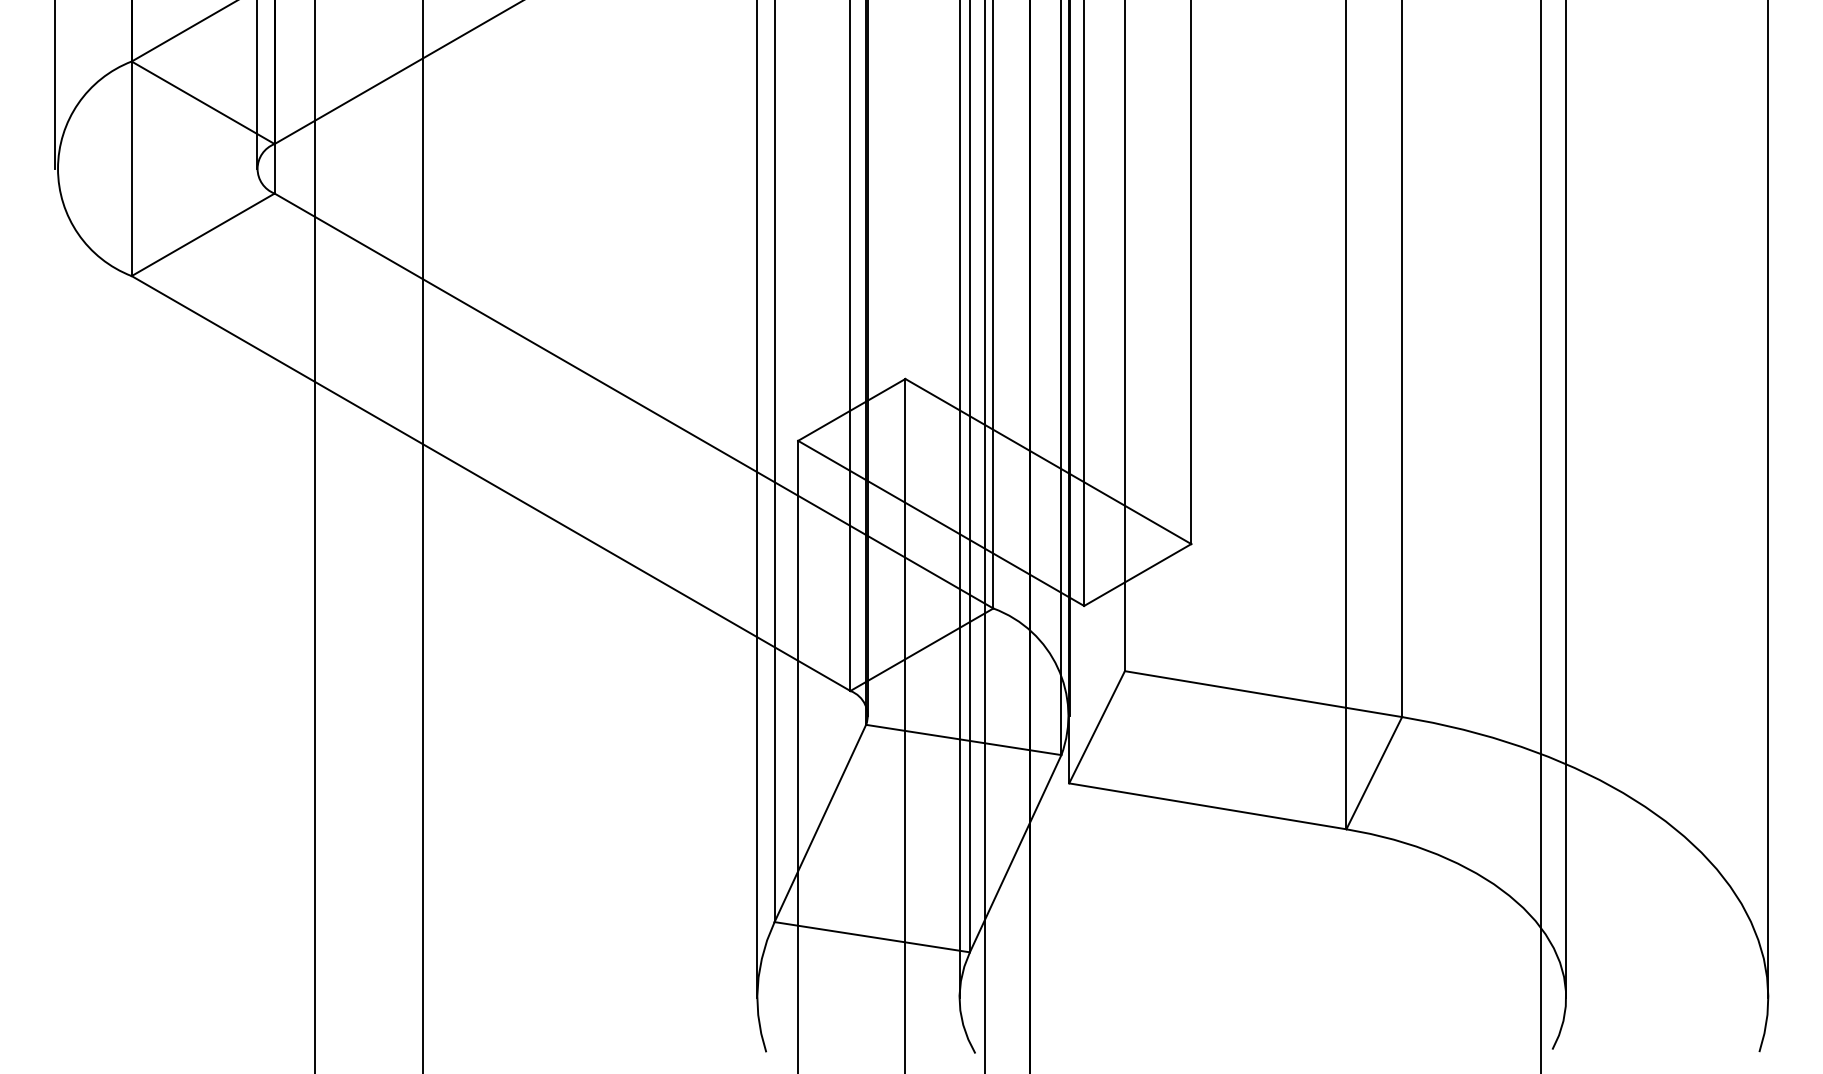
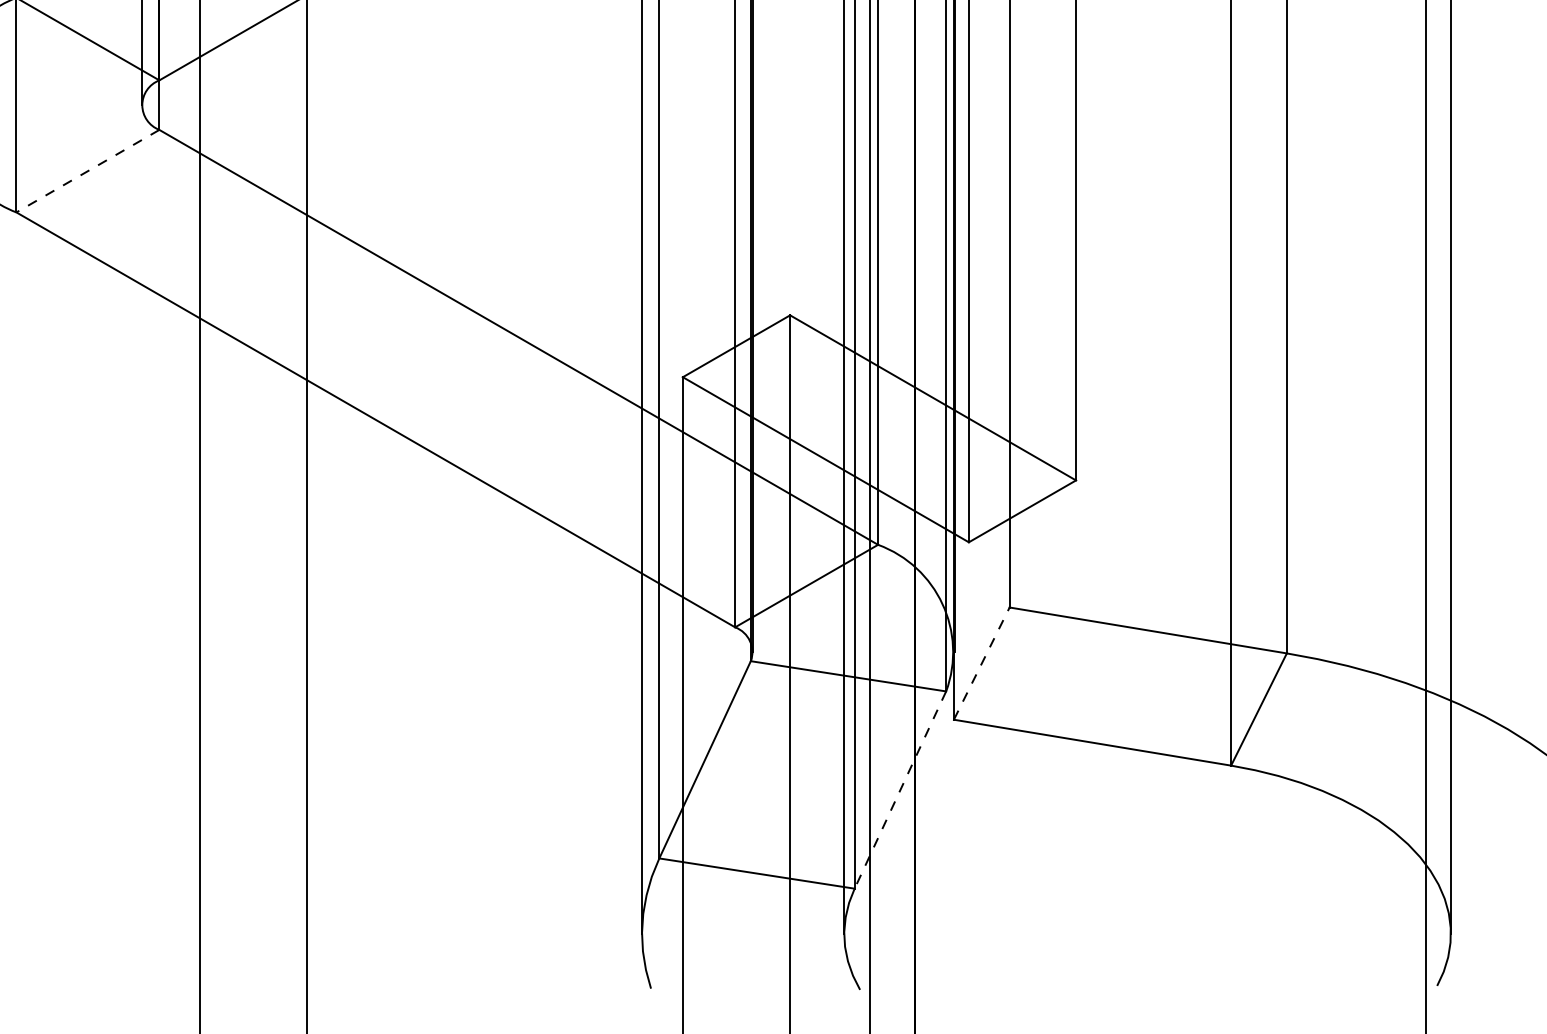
line: (203, 234) -> (88, 170), solid -> dashed
line: (1097, 727) -> (982, 663), solid -> dashed
line: (1015, 853) -> (900, 789), solid -> dashed

